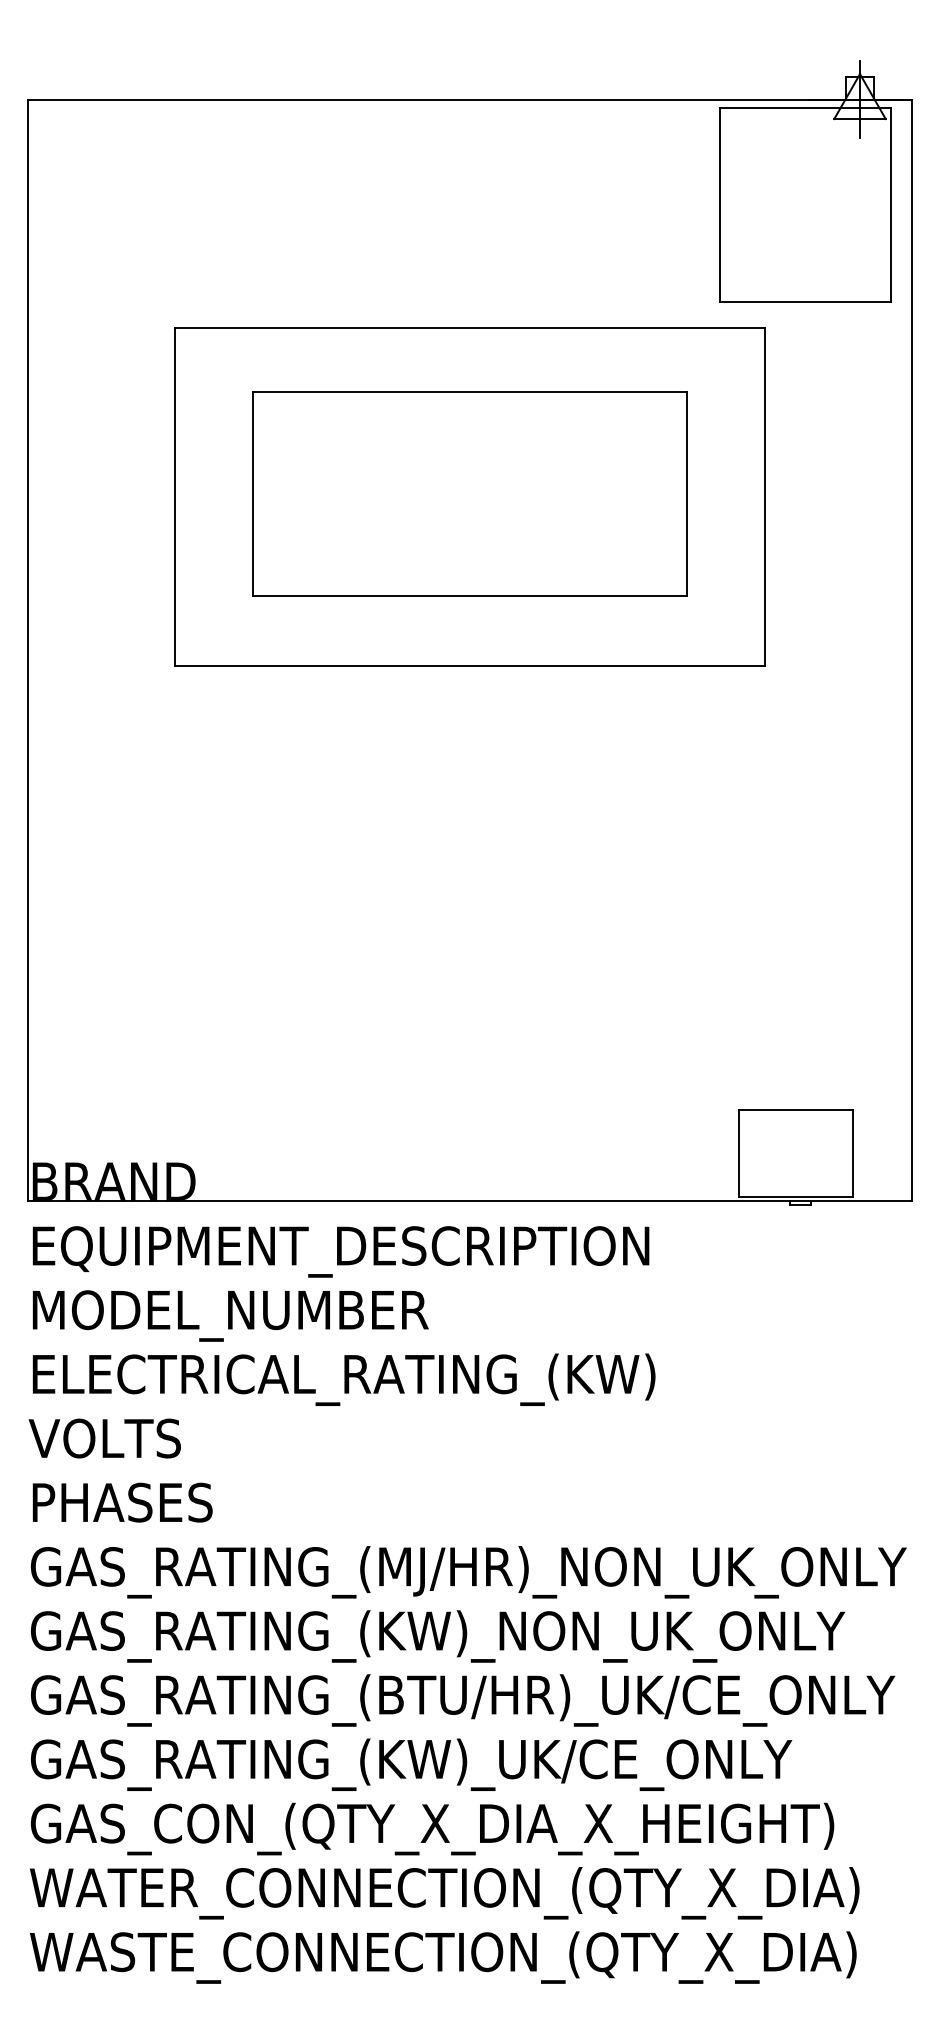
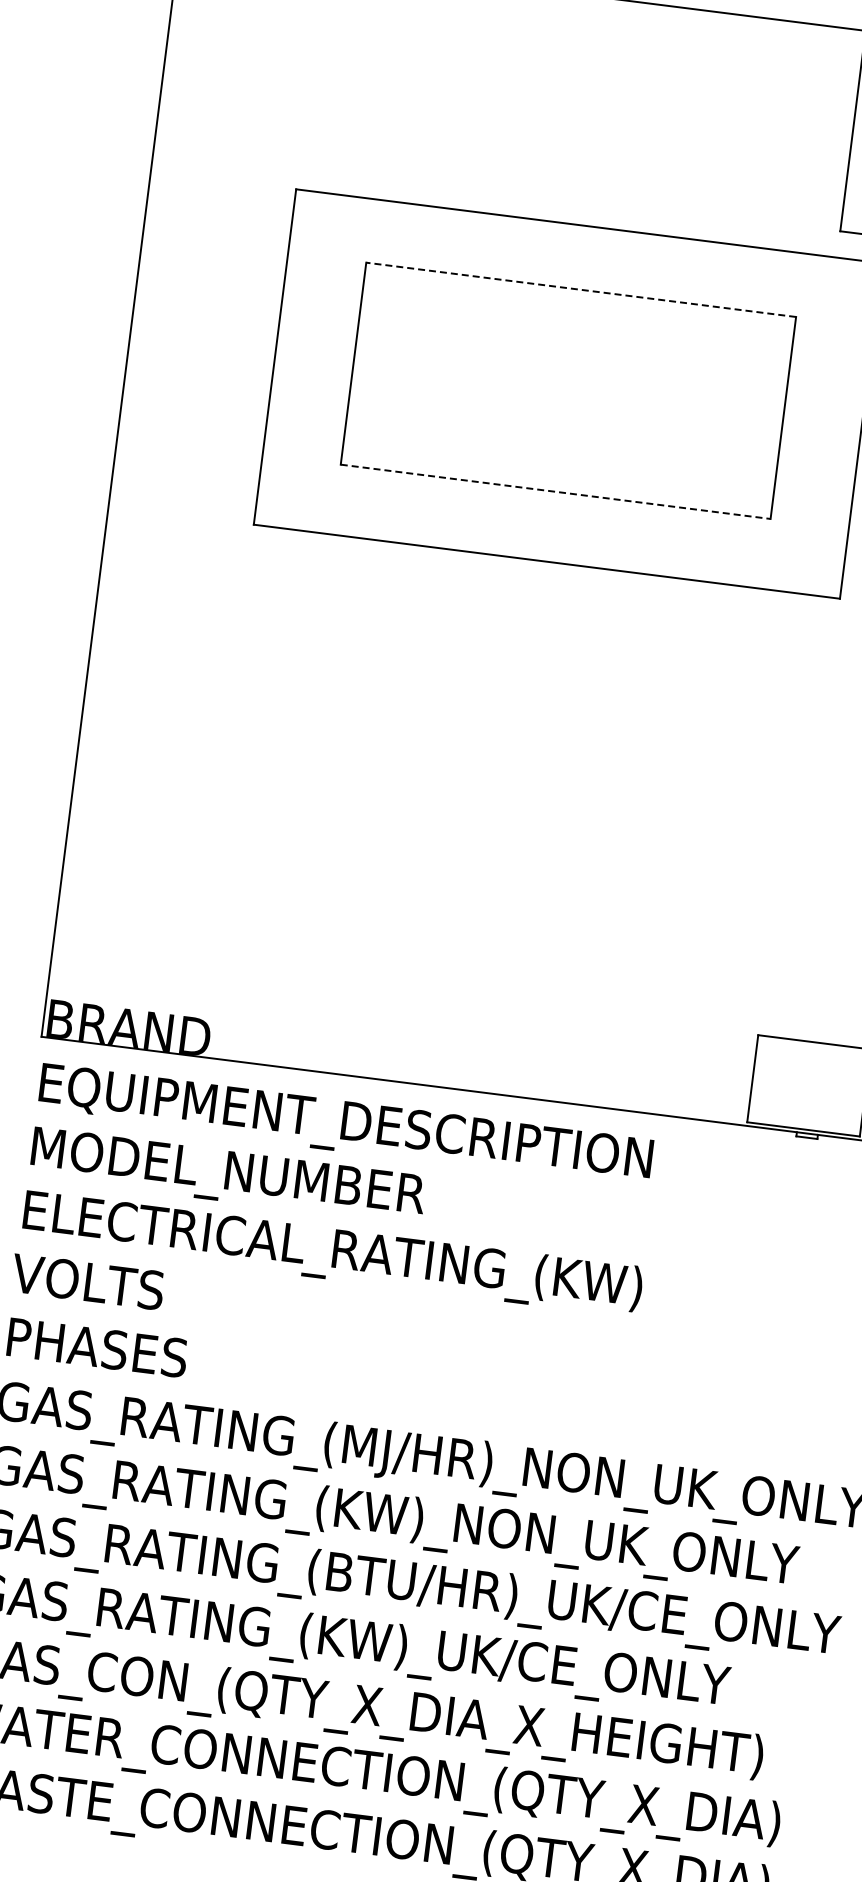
line: (469, 392) -> (580, 289), solid -> dashed
line: (469, 595) -> (555, 491), solid -> dashed

